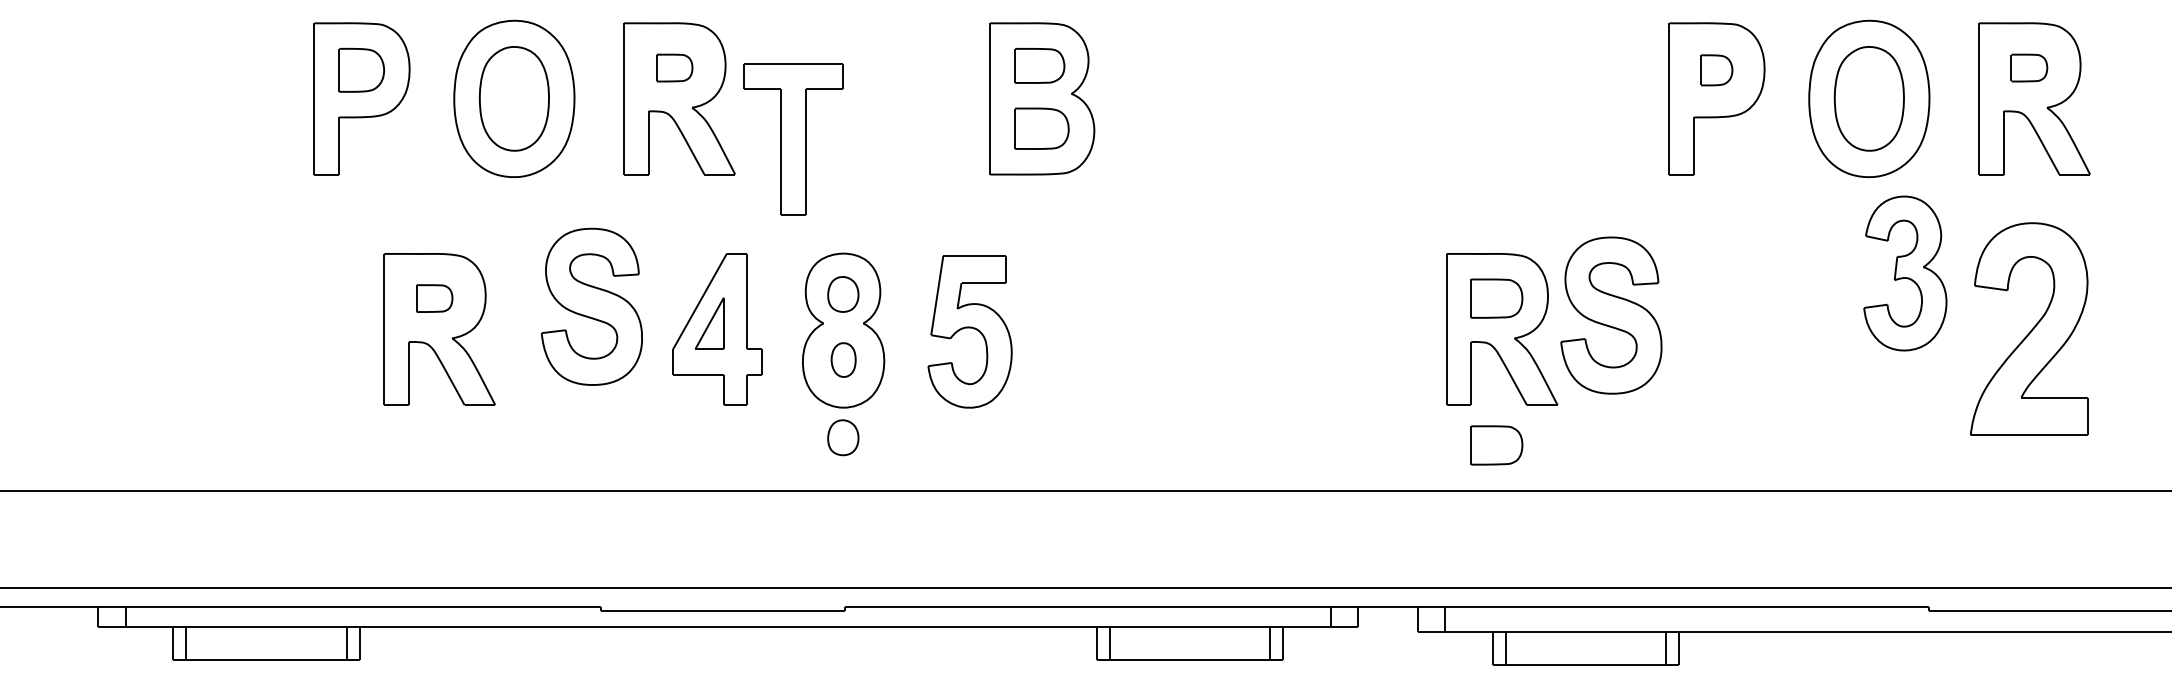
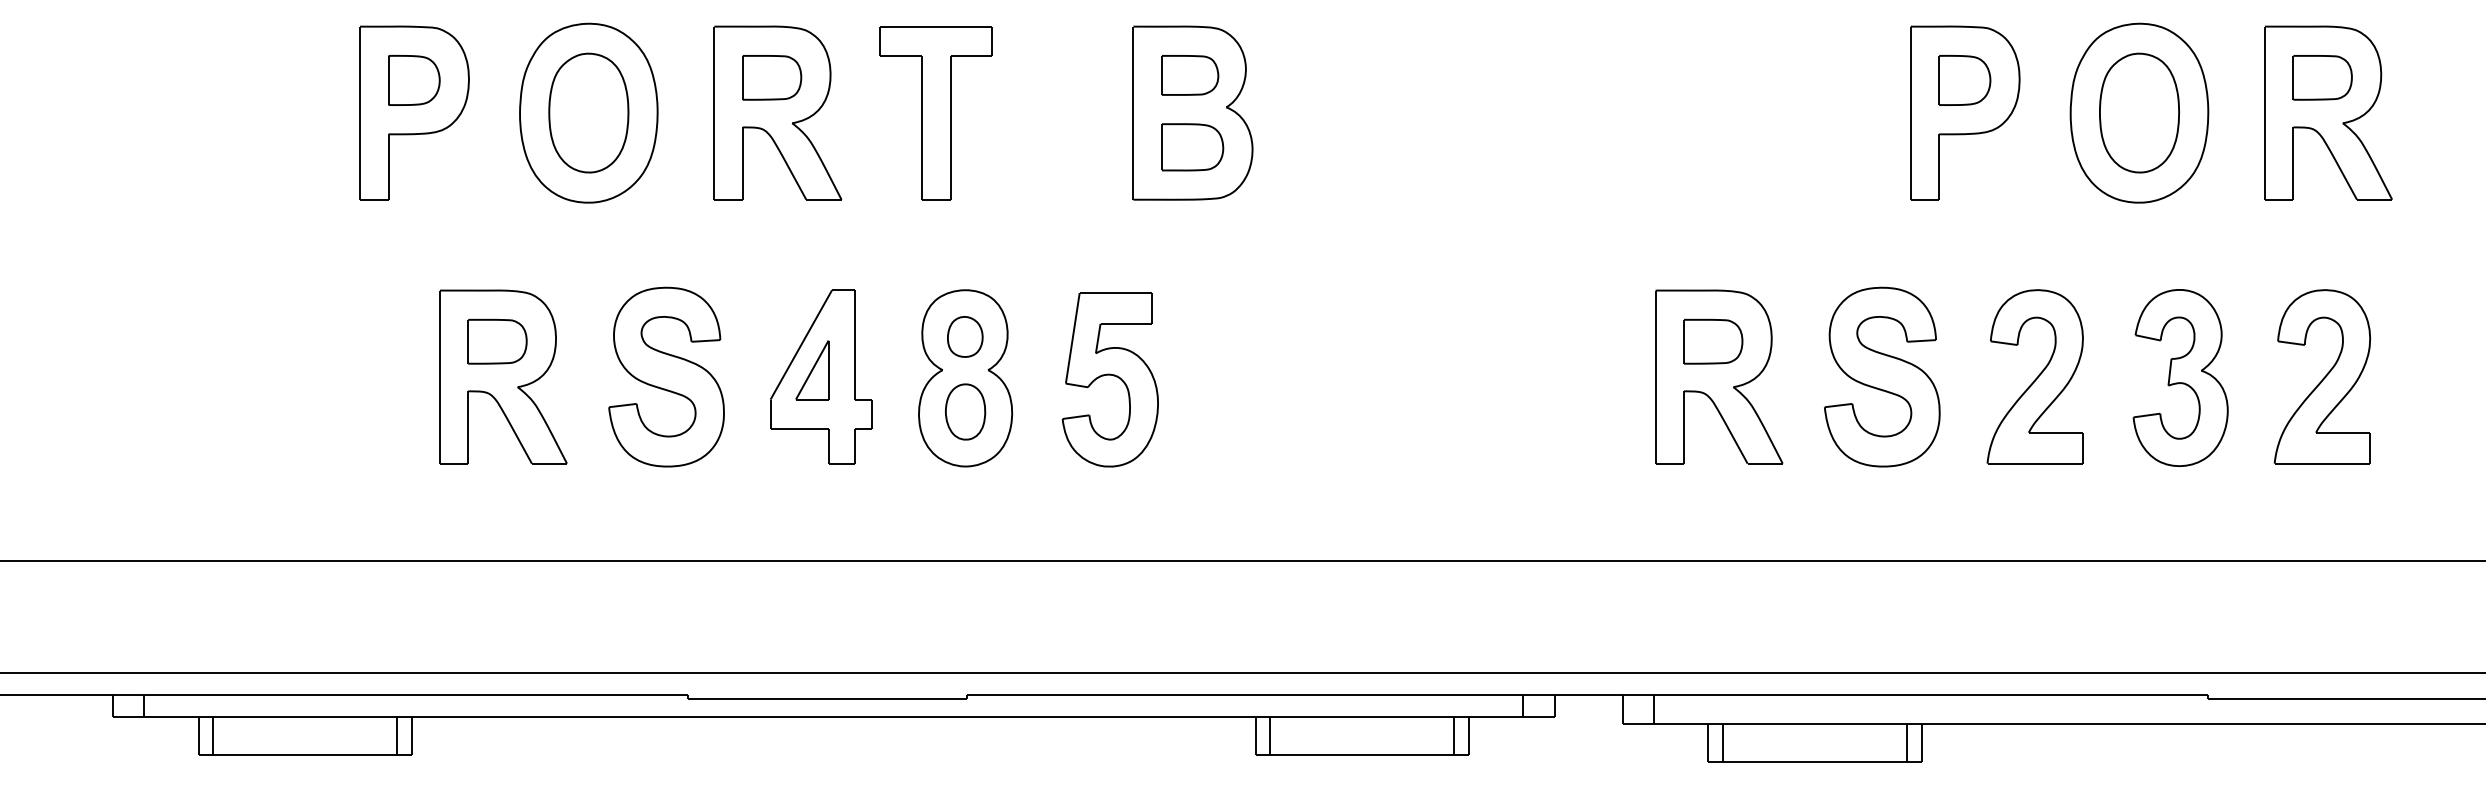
part: (674, 67) -> (772, 77), size x1.43
part: (2029, 67) -> (2322, 77), size x1.43
part: (1716, 70) -> (1964, 80), size x1.43
part: (792, 139) -> (935, 113), moved
part: (1905, 273) -> (2180, 378), moved
part: (434, 298) -> (497, 341), size x1.43
part: (591, 306) -> (666, 376), moved
part: (1611, 315) -> (1882, 376), moved
part: (1777, 329) -> (2034, 376), added
part: (2029, 329) -> (2322, 376), size x0.71
part: (843, 359) -> (965, 411), size x1.43
part: (843, 437) -> (965, 500), removed
part: (1497, 445) -> (1713, 509), removed

